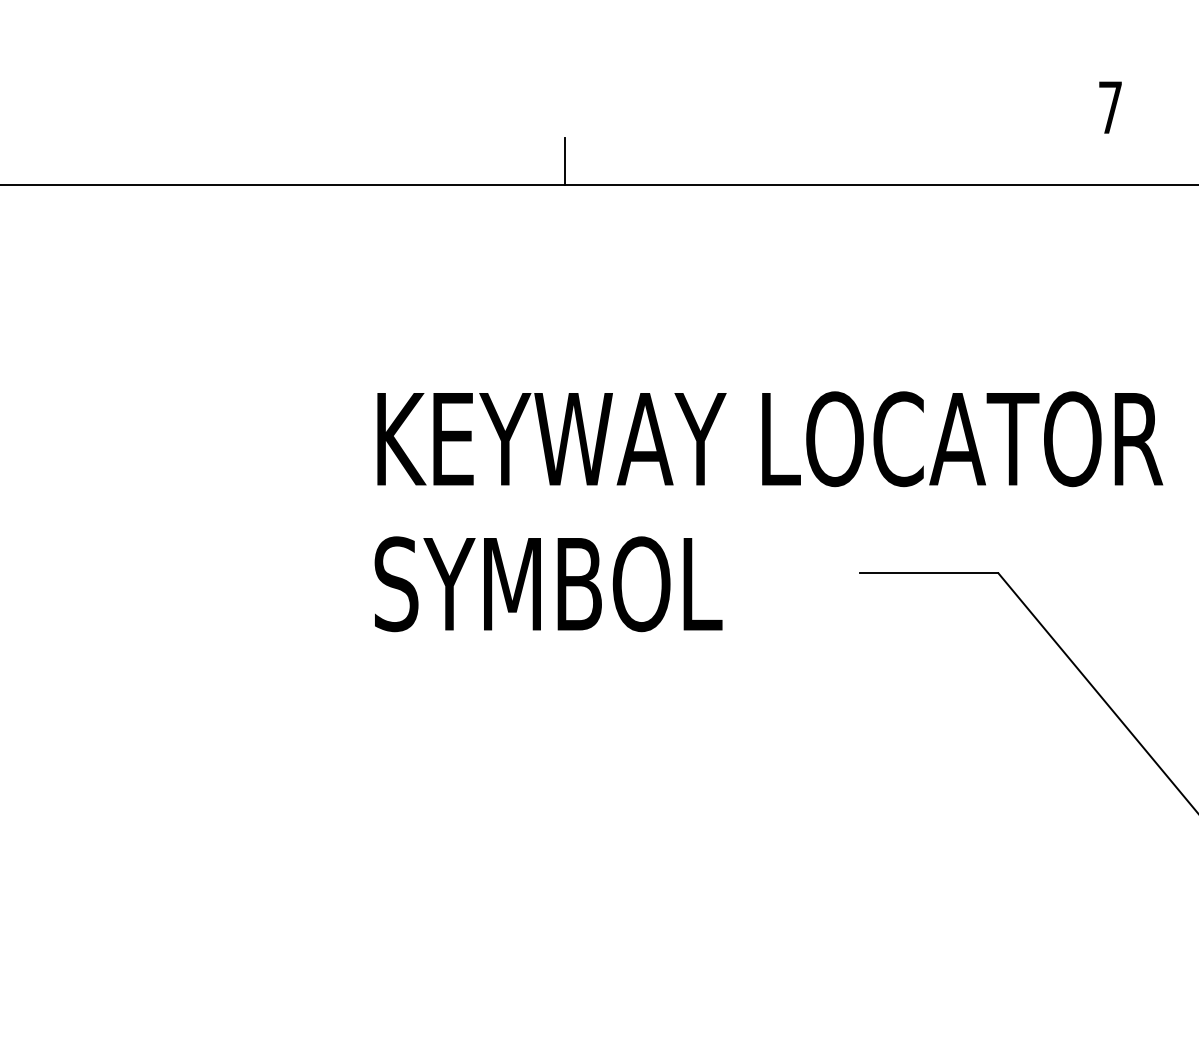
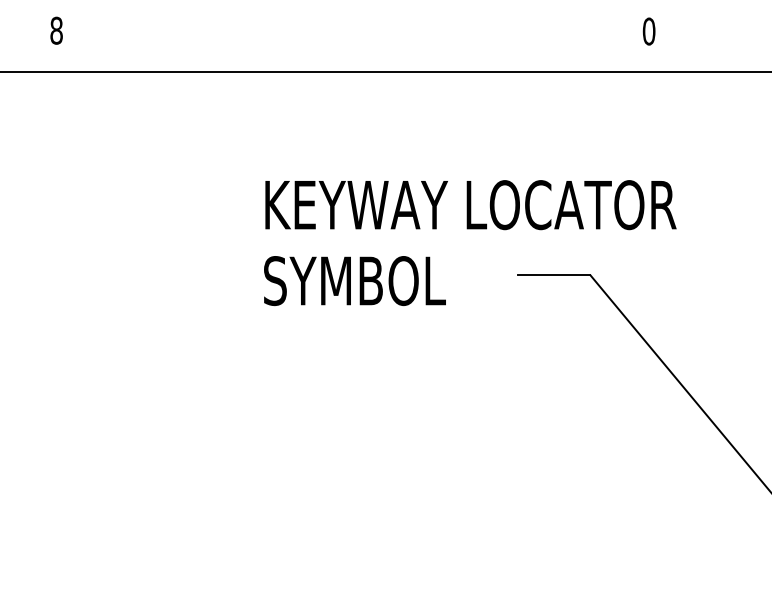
text: (1109, 107) -> (648, 31), 7 -> 0
line: (564, 161) -> (363, 59), removed

